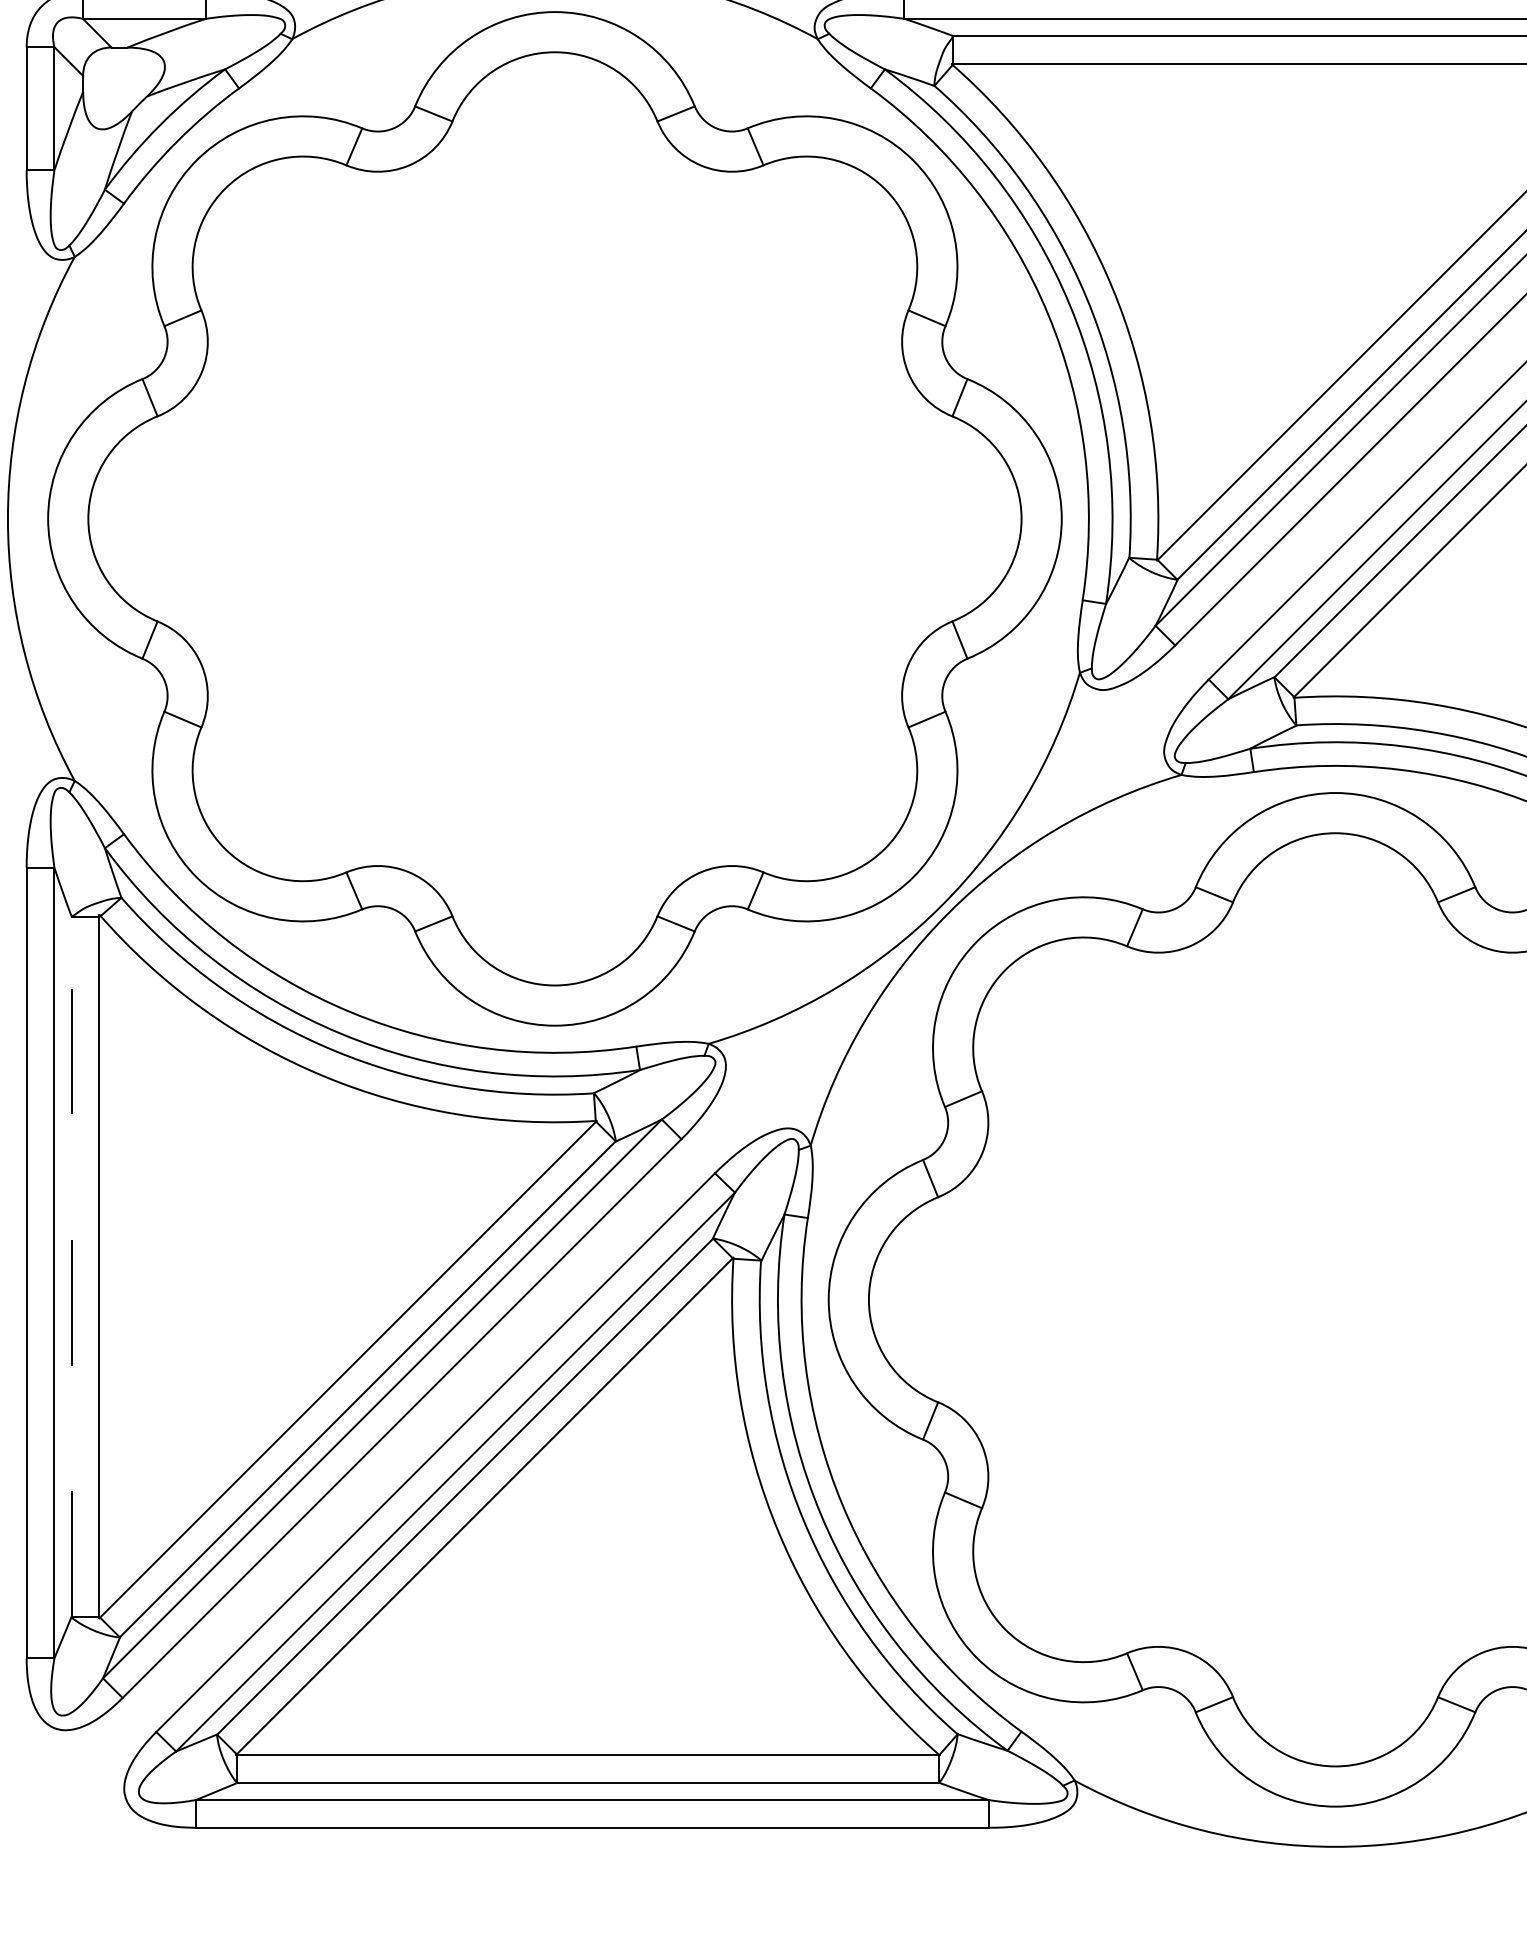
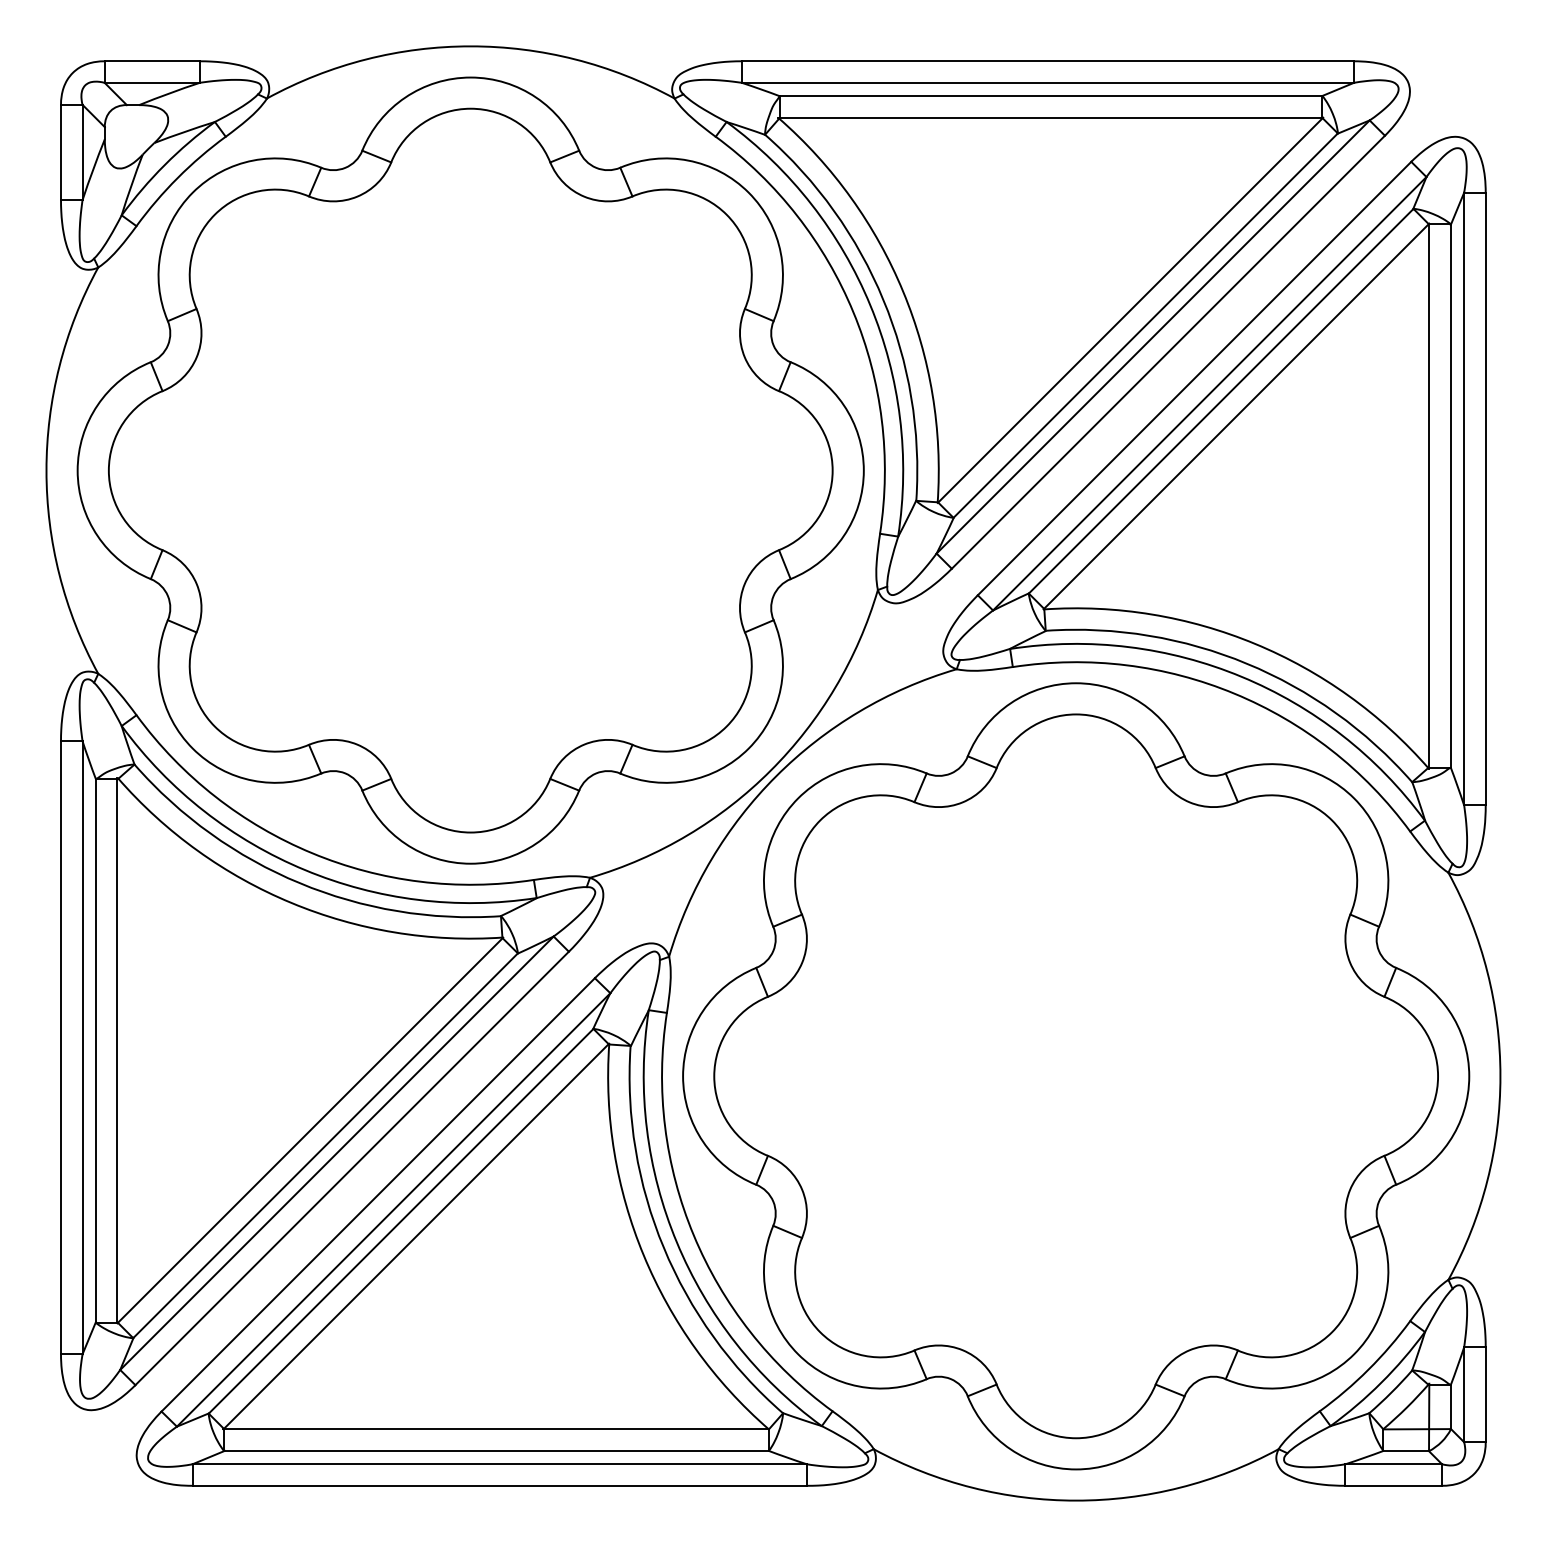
line: (71, 1266) -> (95, 1050), dashed -> solid

